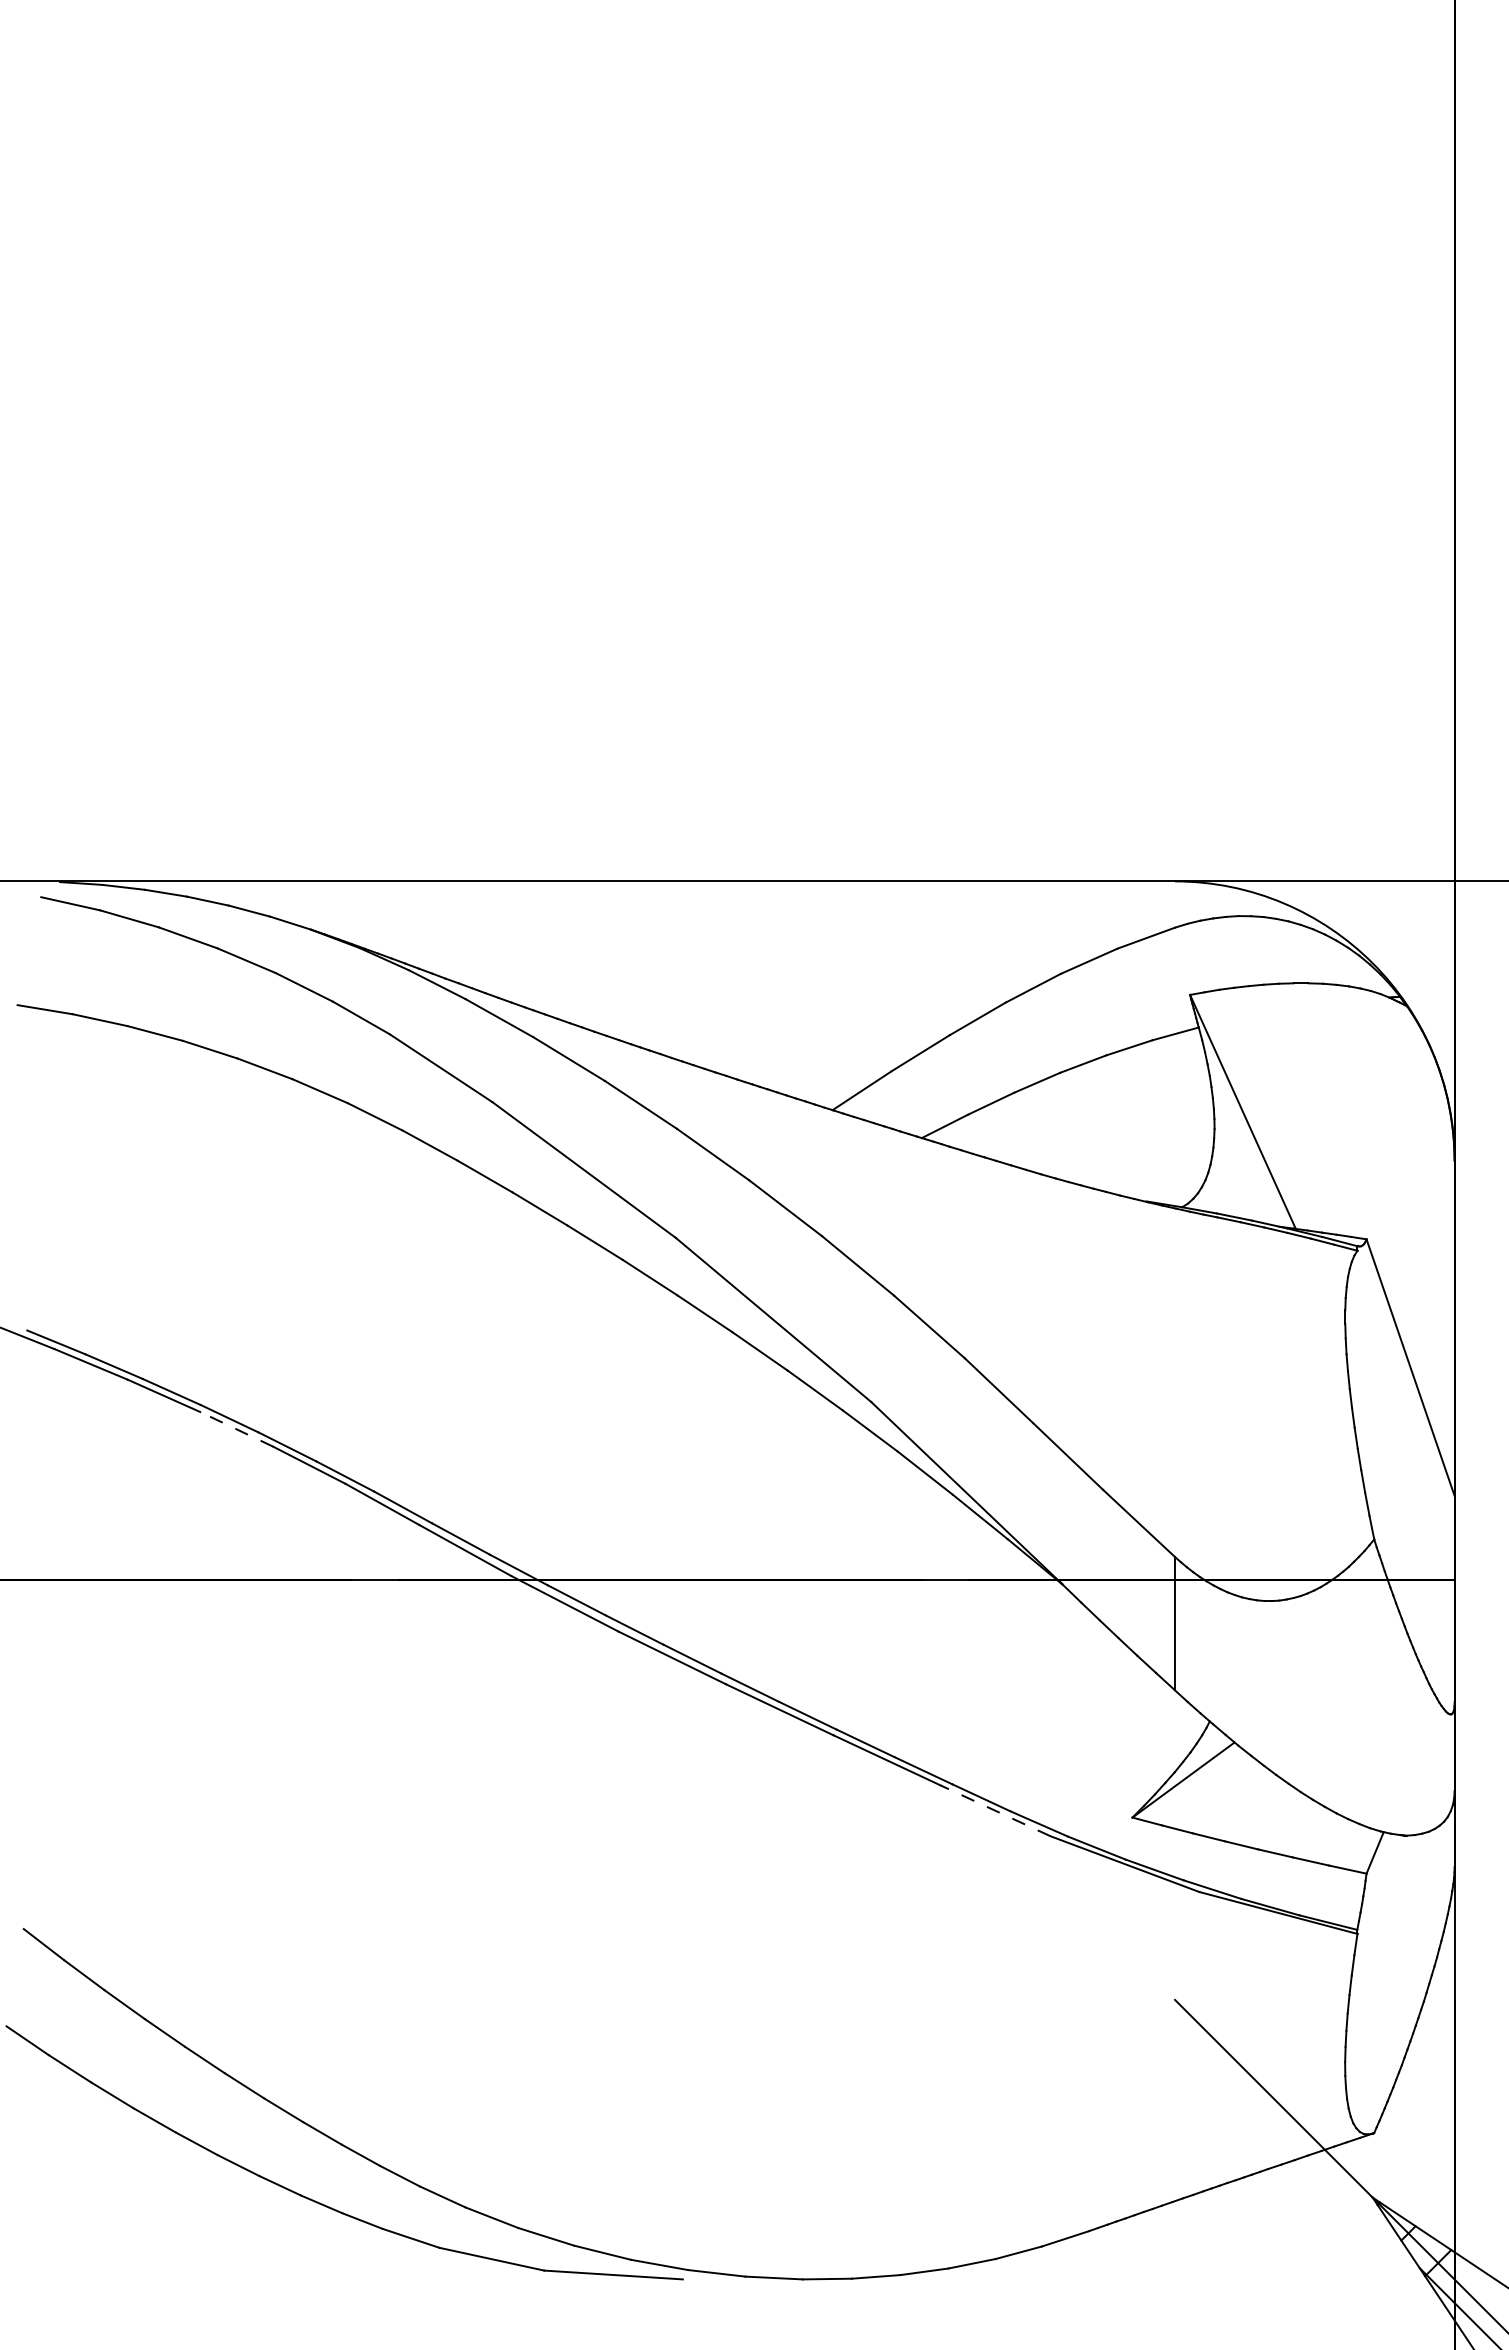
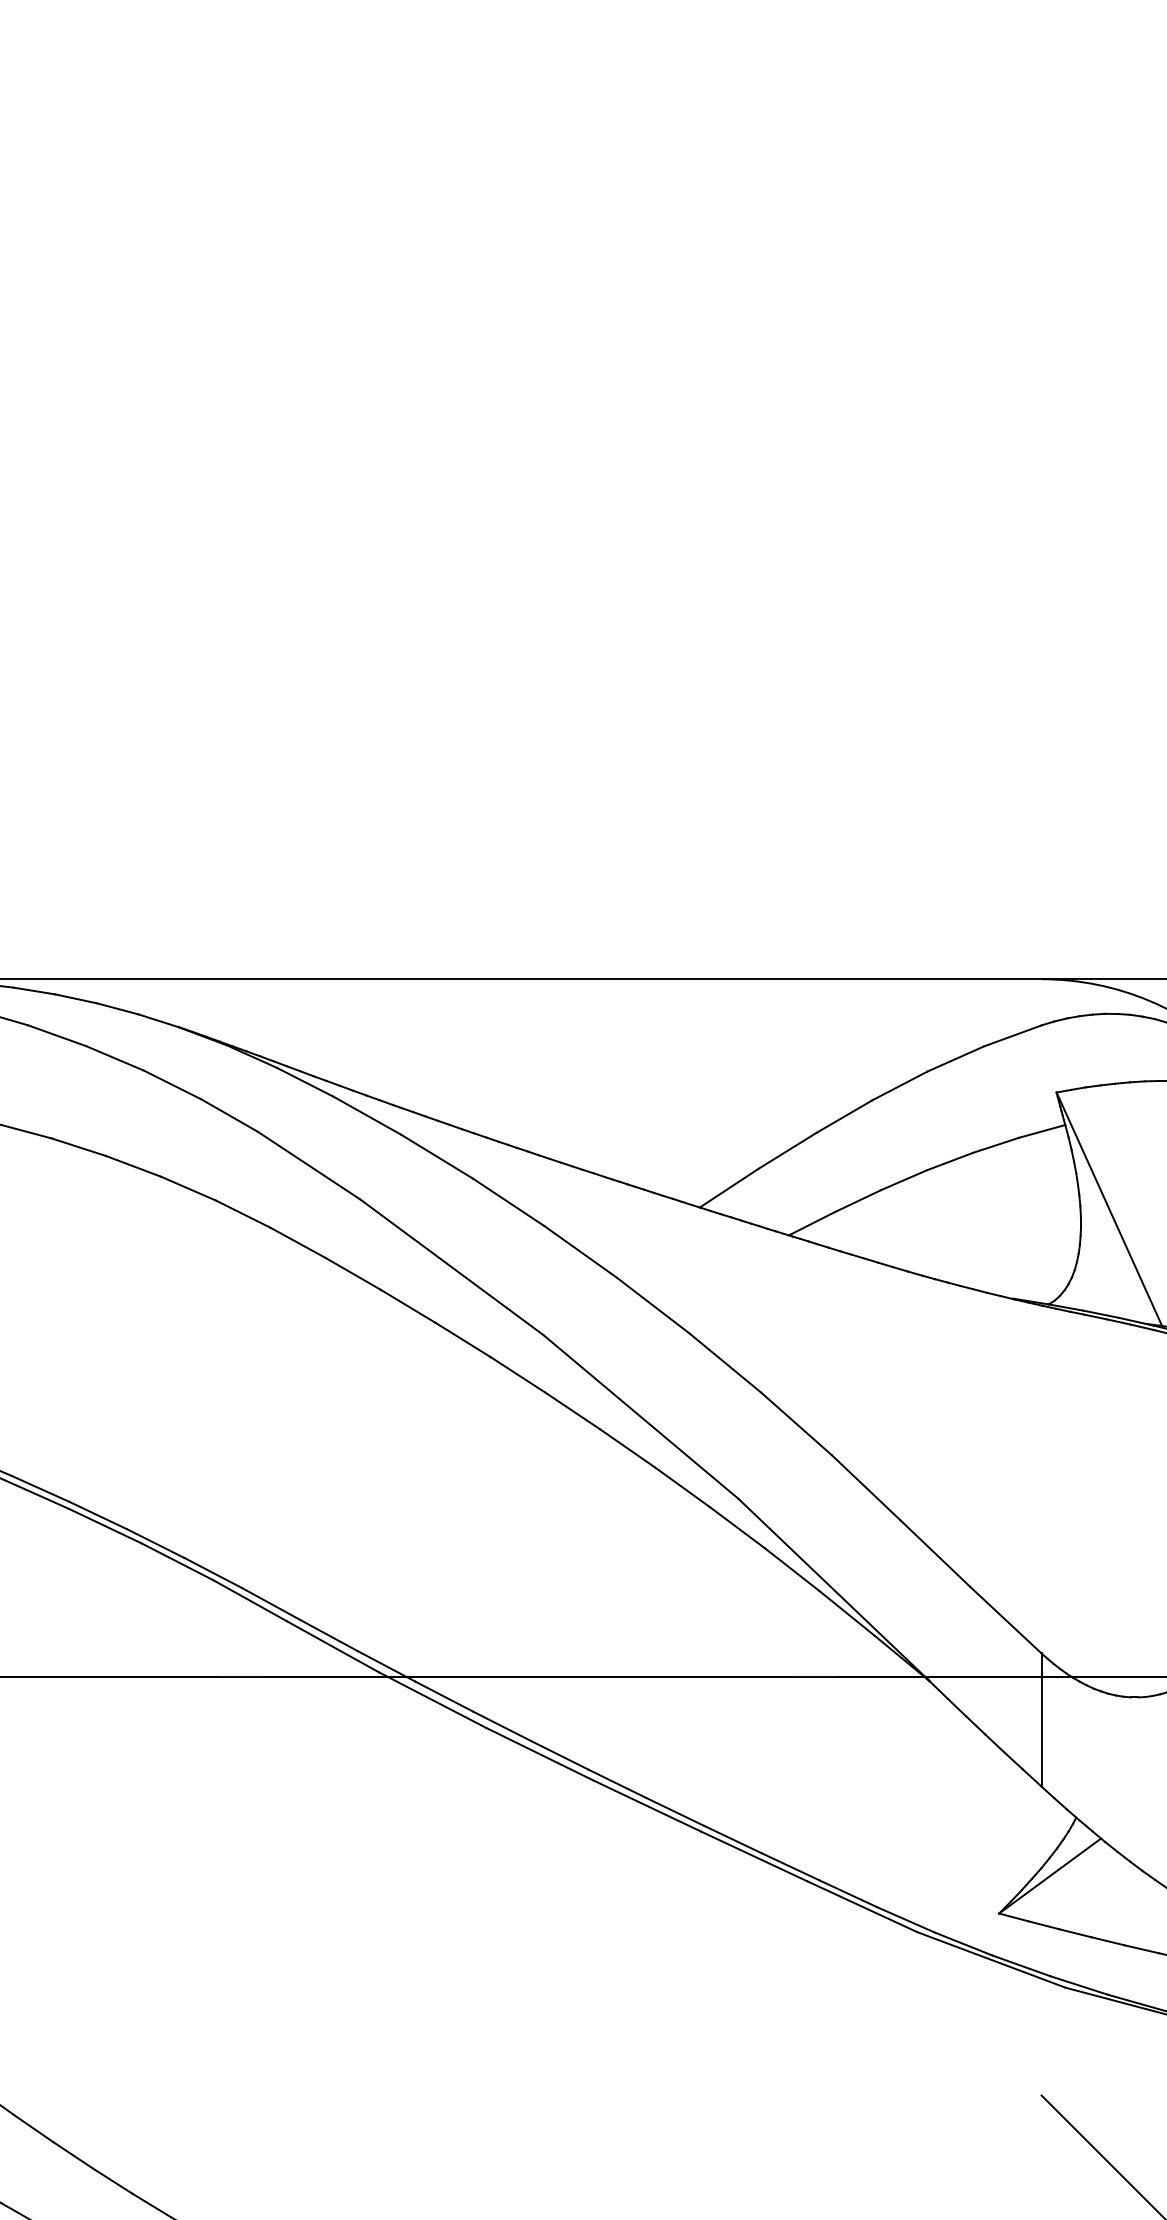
line: (236, 1429) -> (104, 1526), dashed -> solid
line: (995, 1810) -> (862, 1906), dashed -> solid

